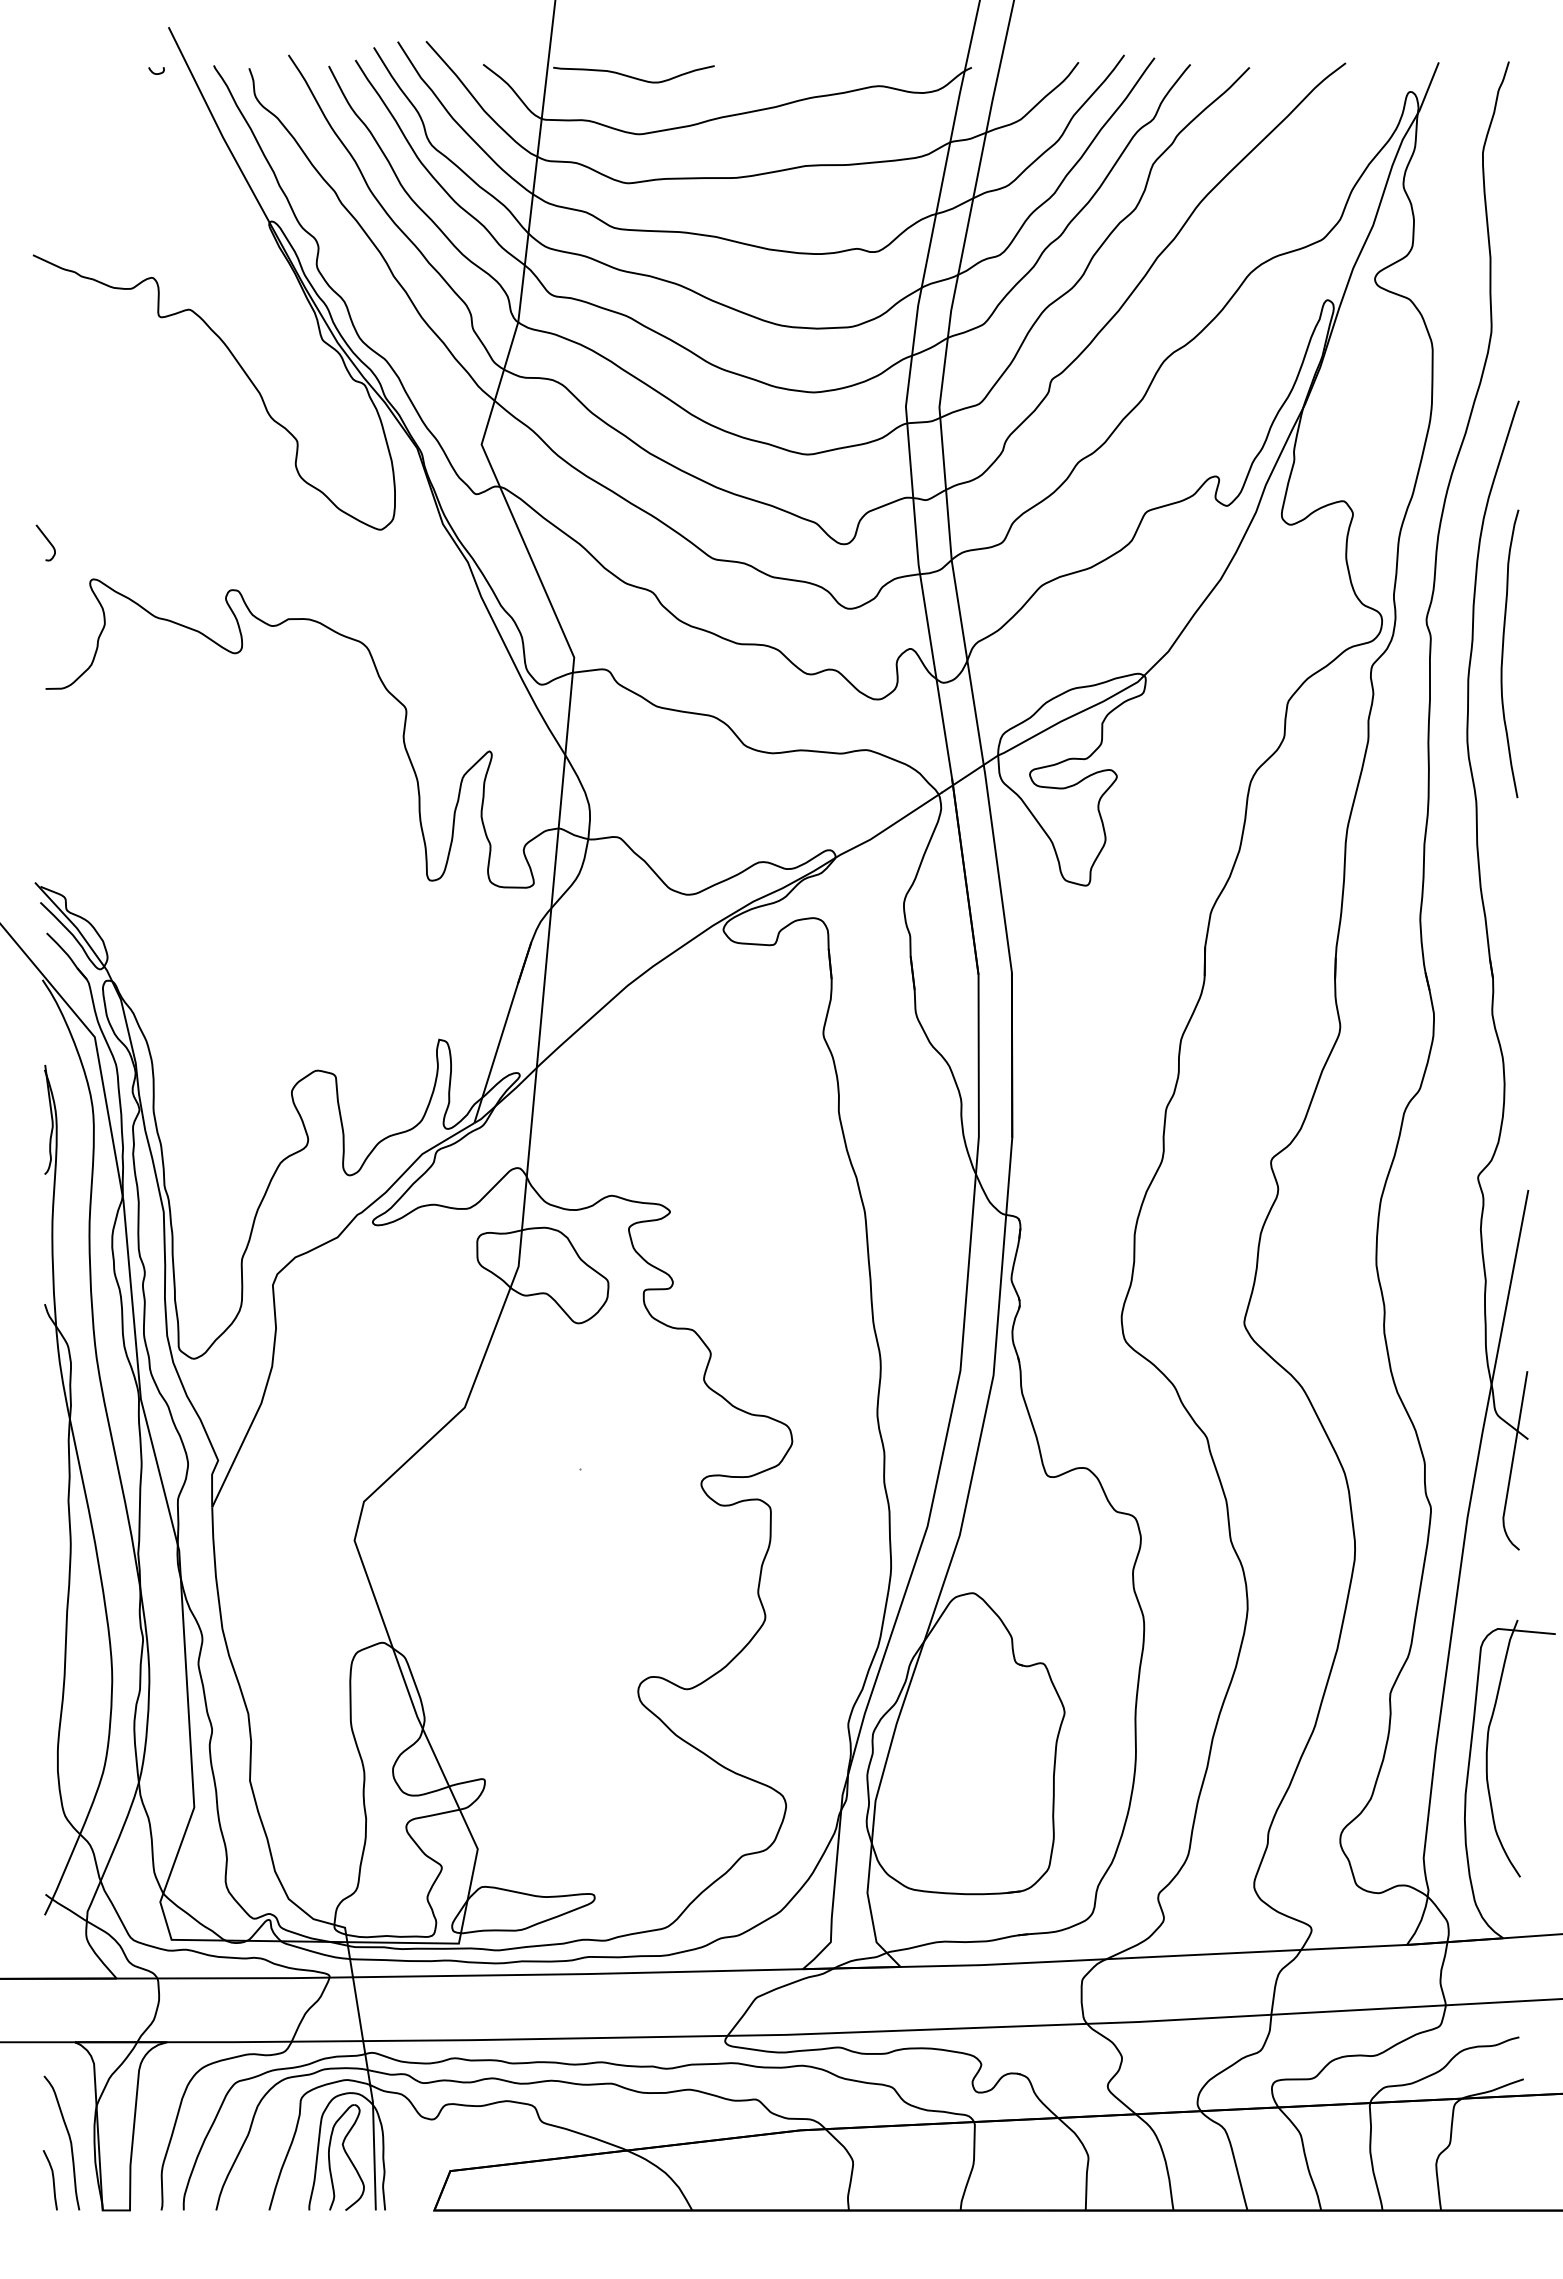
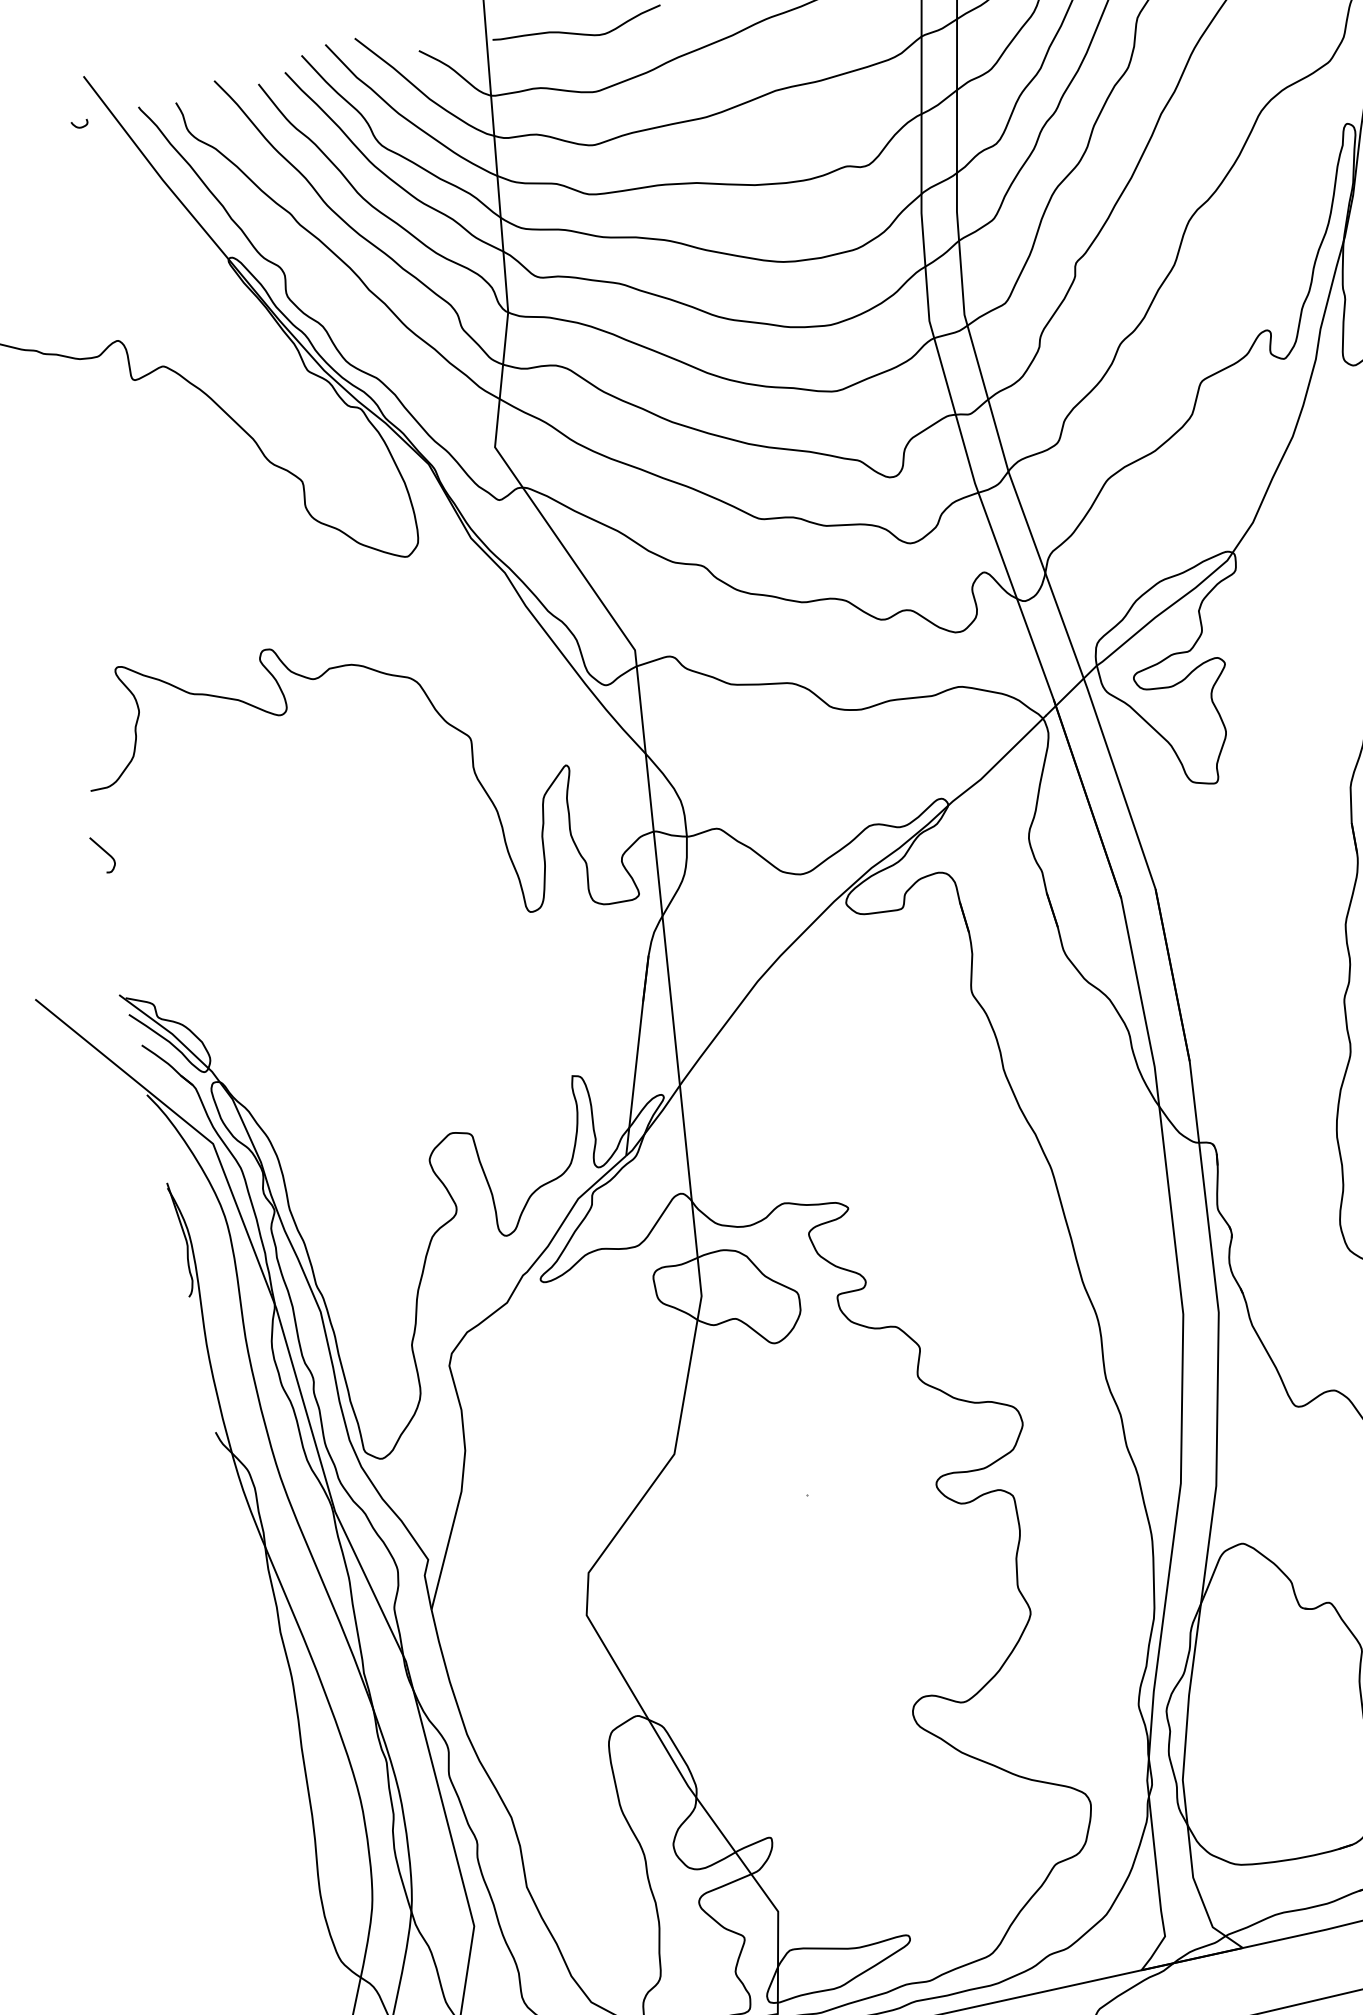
curve: (47, 541) -> (104, 852), moved

